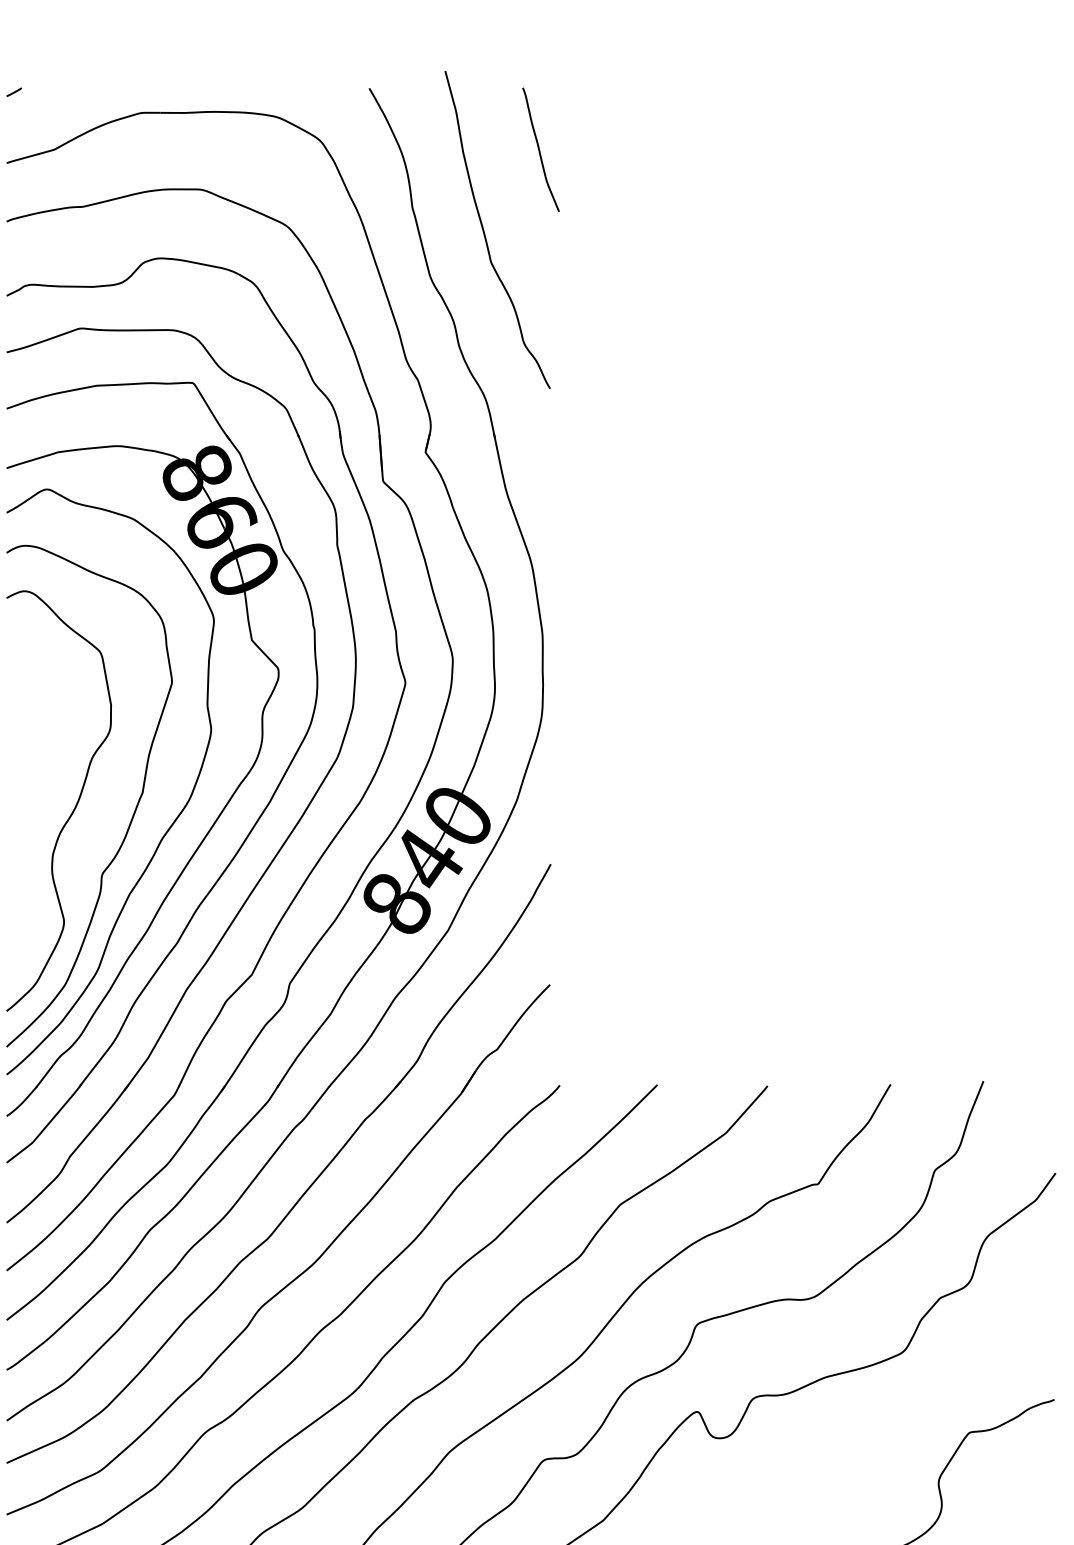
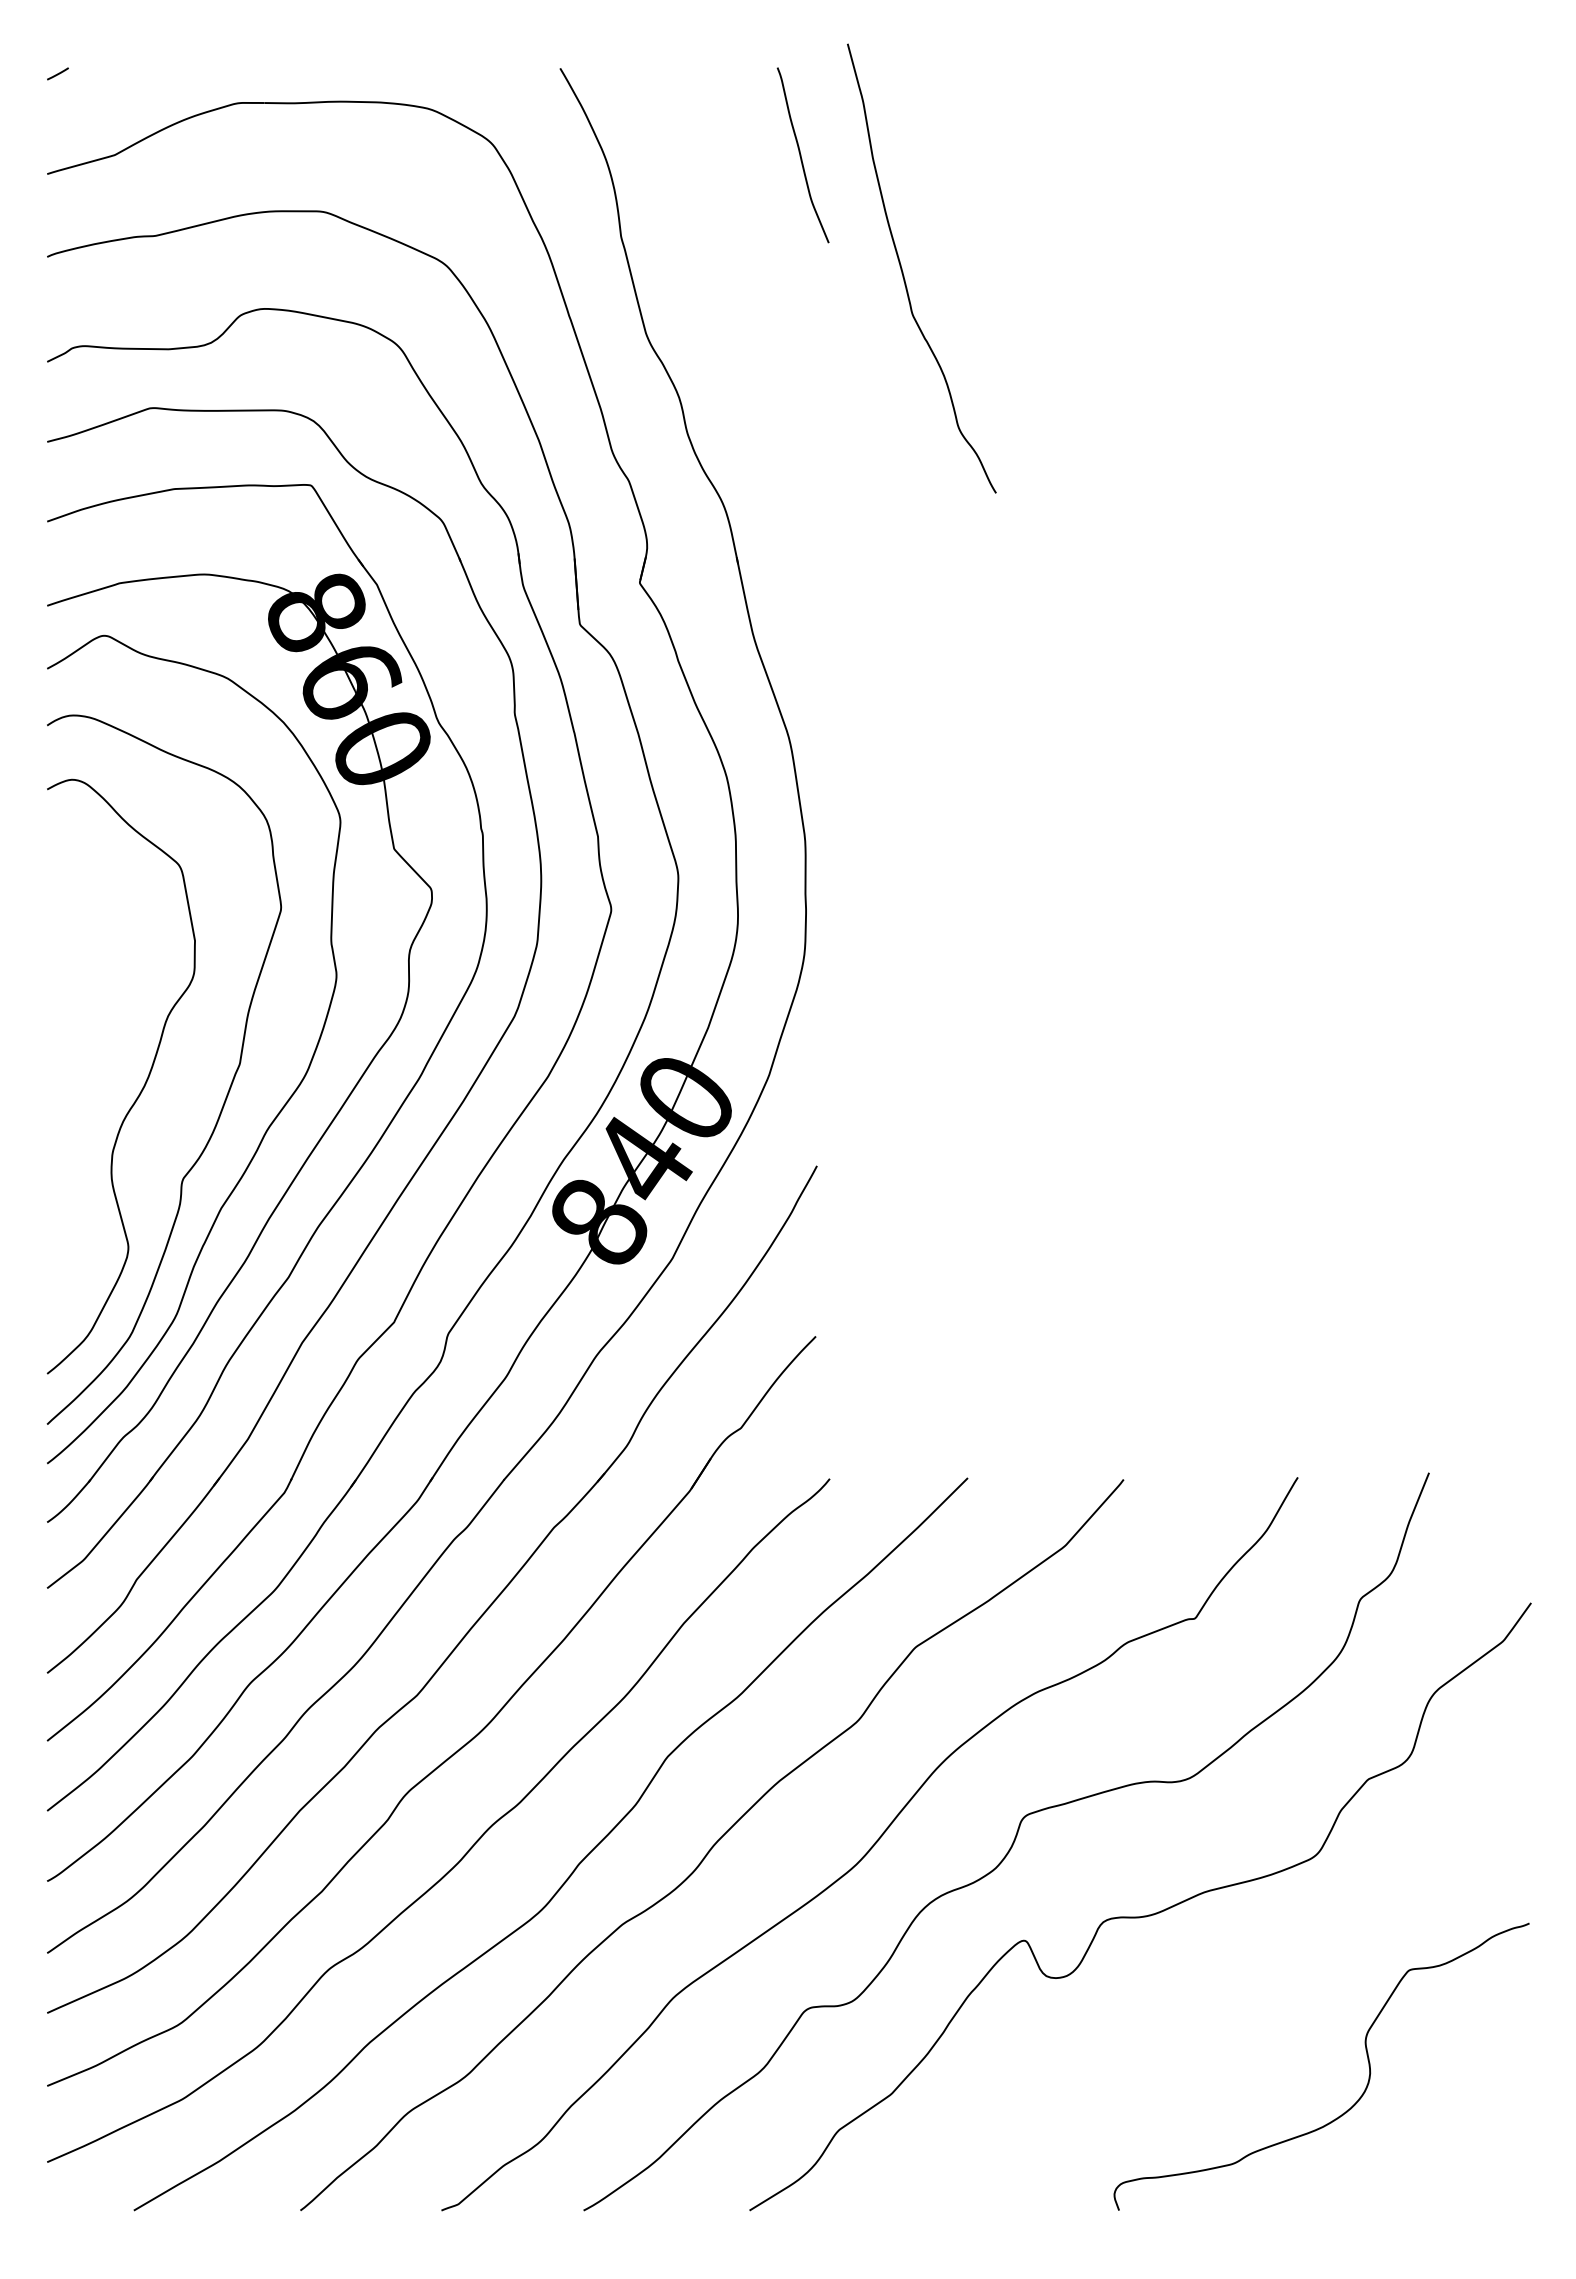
curve: (484, 231) -> (903, 271), moved

